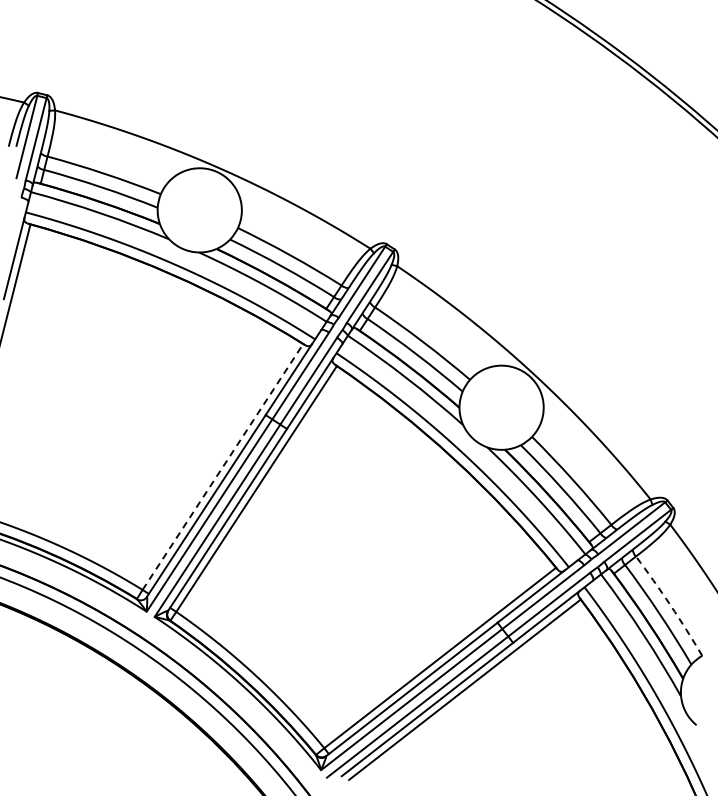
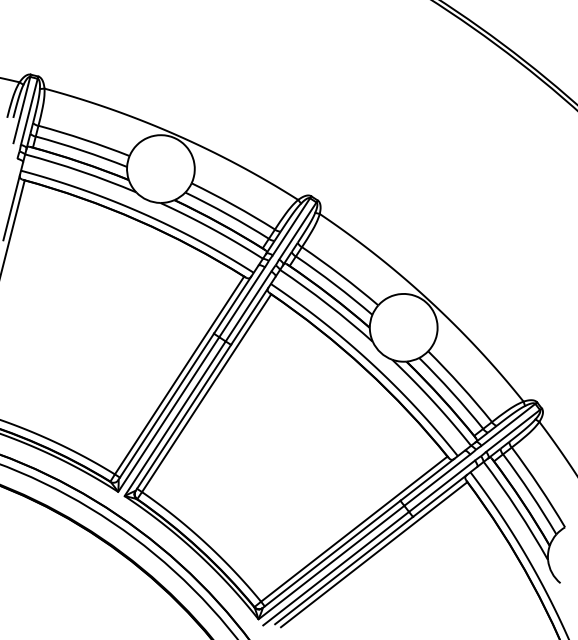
line: (222, 467) -> (179, 375), dashed -> solid
arc: (670, 605) -> (539, 486), dashed -> solid

